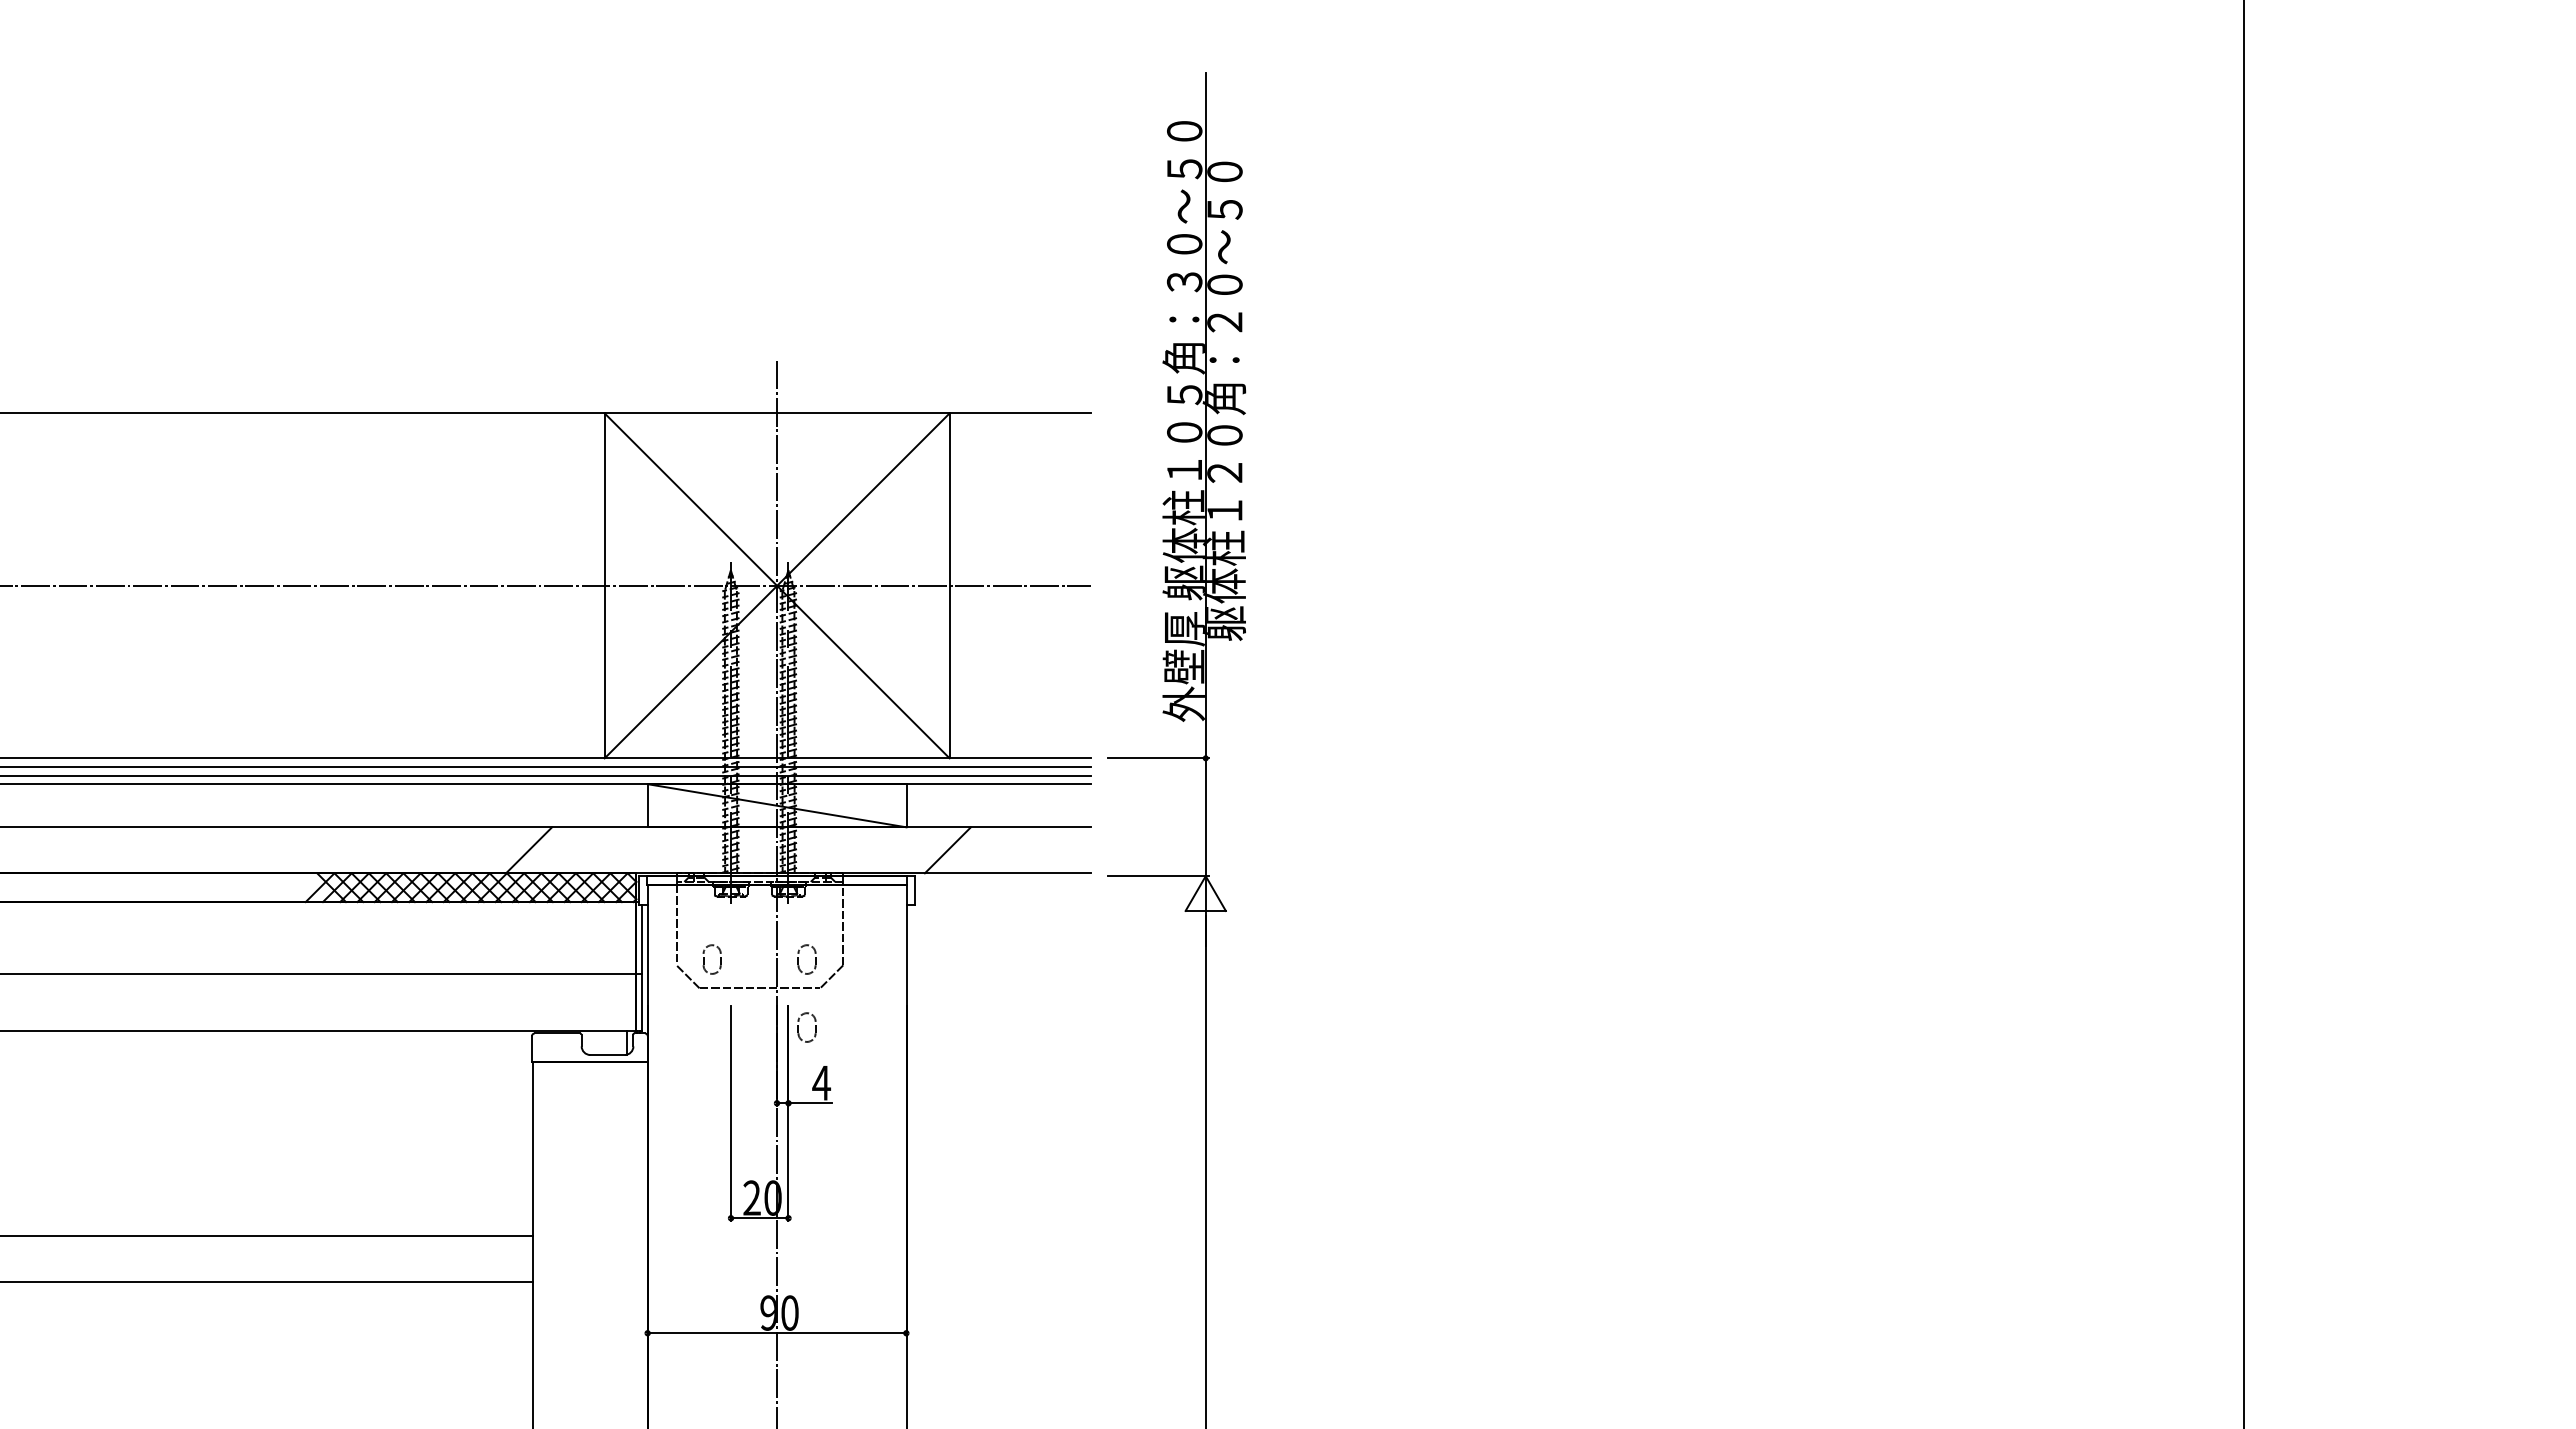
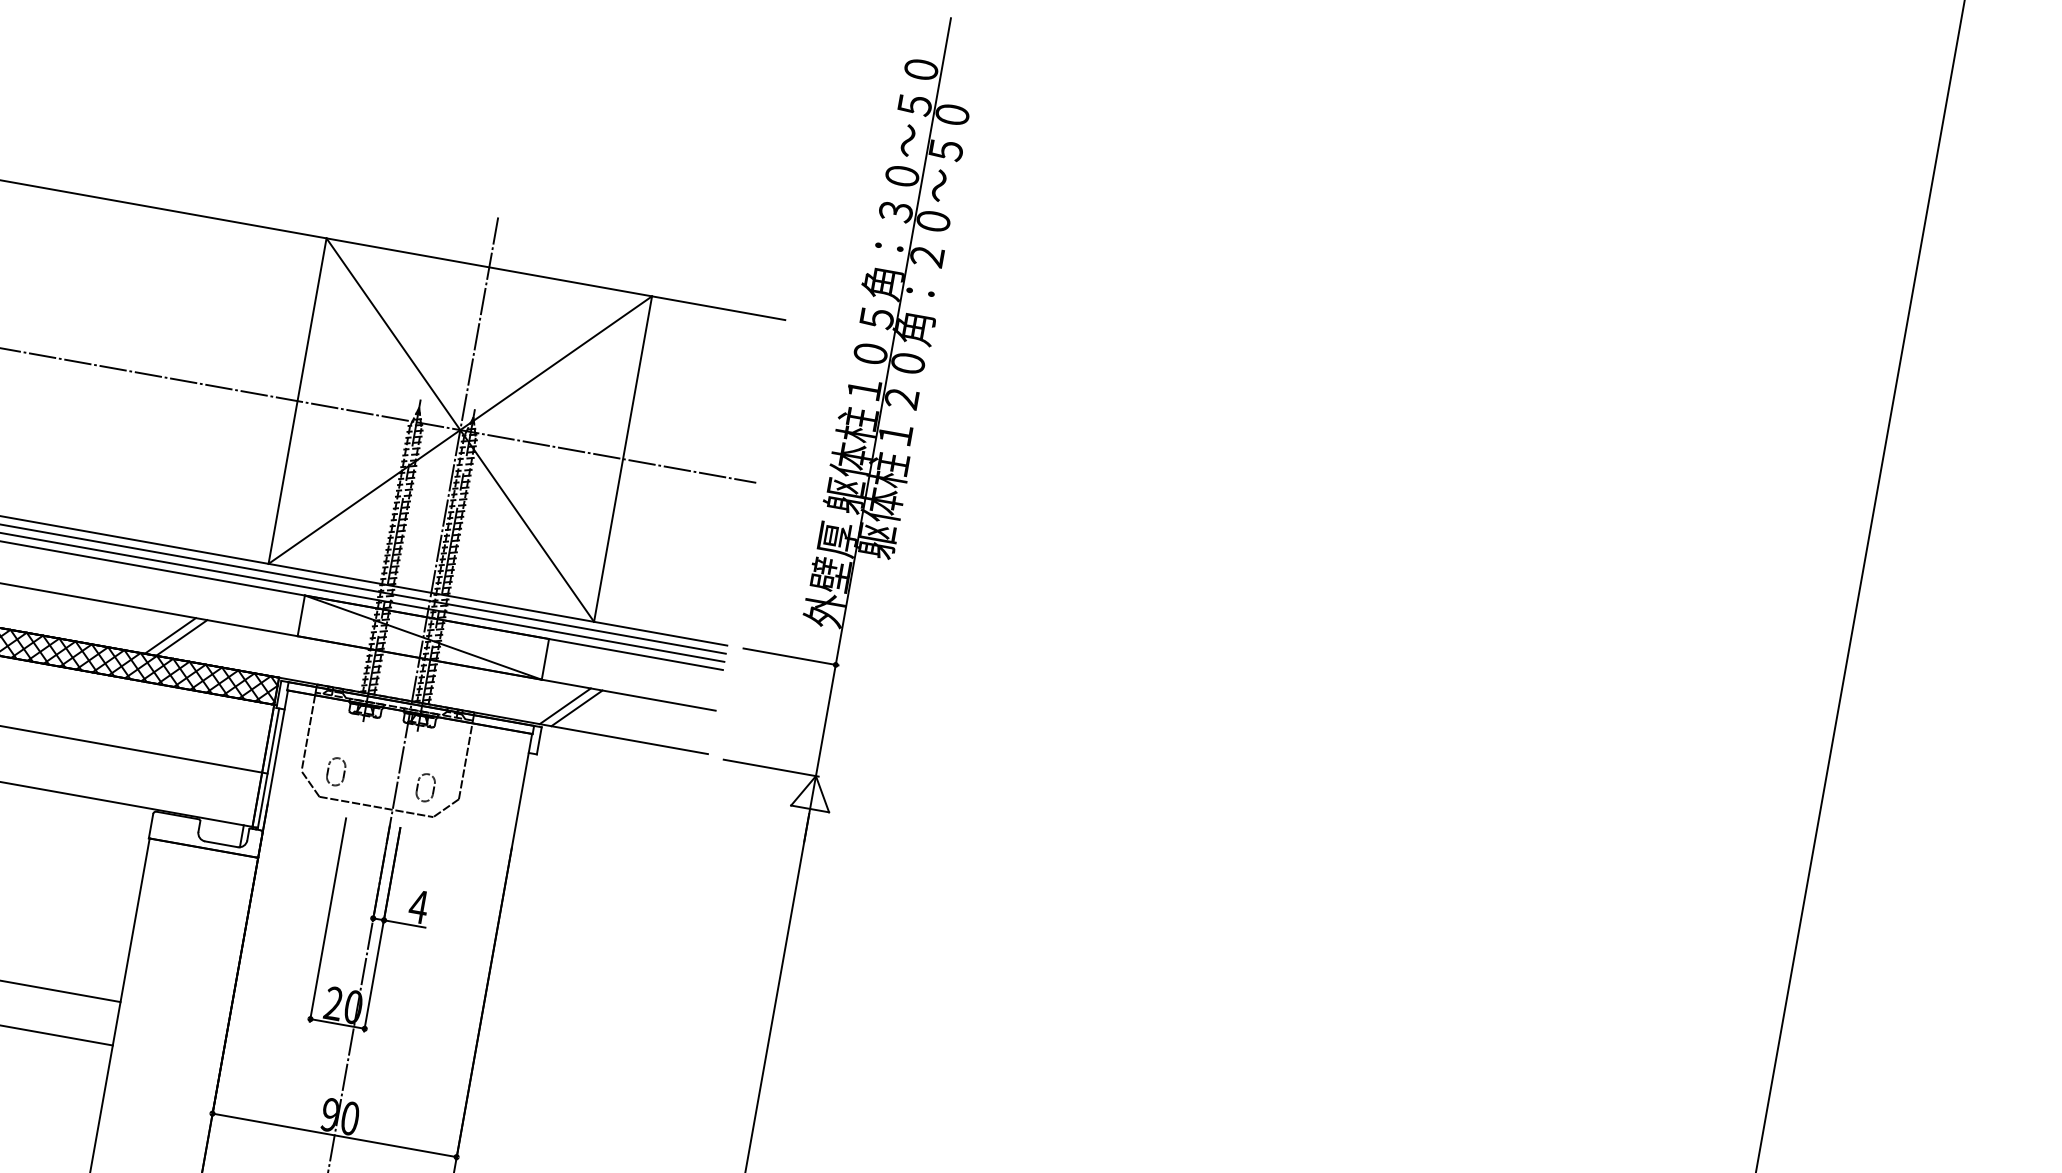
line: (517, 850) -> (170, 636), added
line: (935, 850) -> (565, 706), added
part: (798, 1027) -> (406, 850), removed

